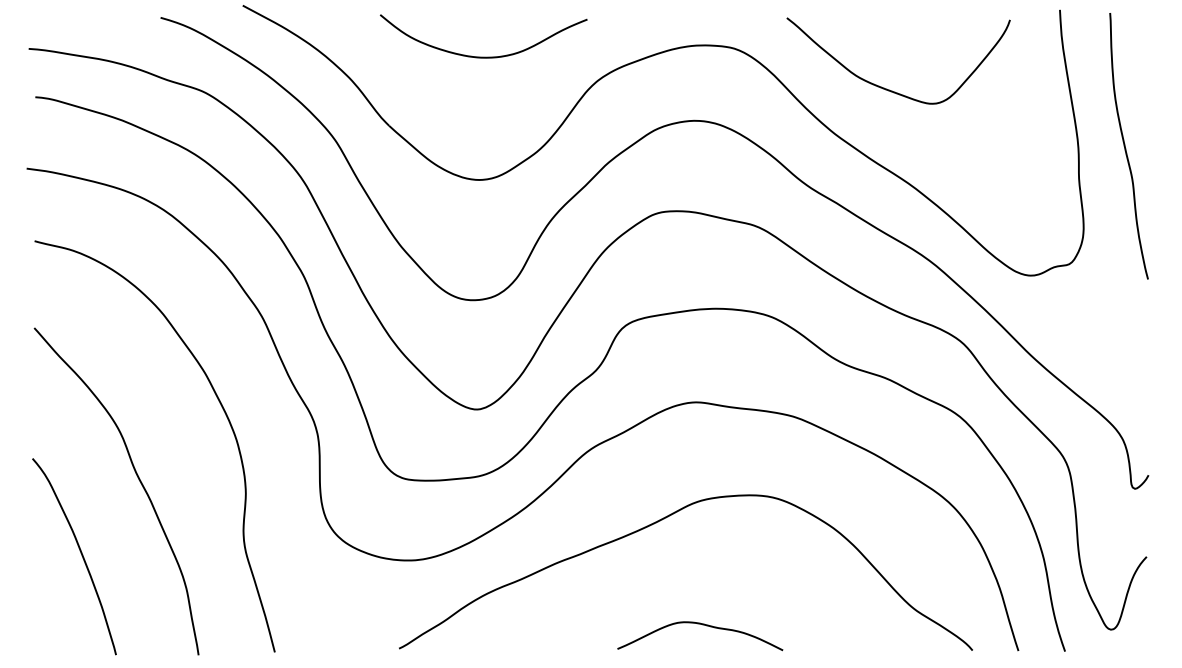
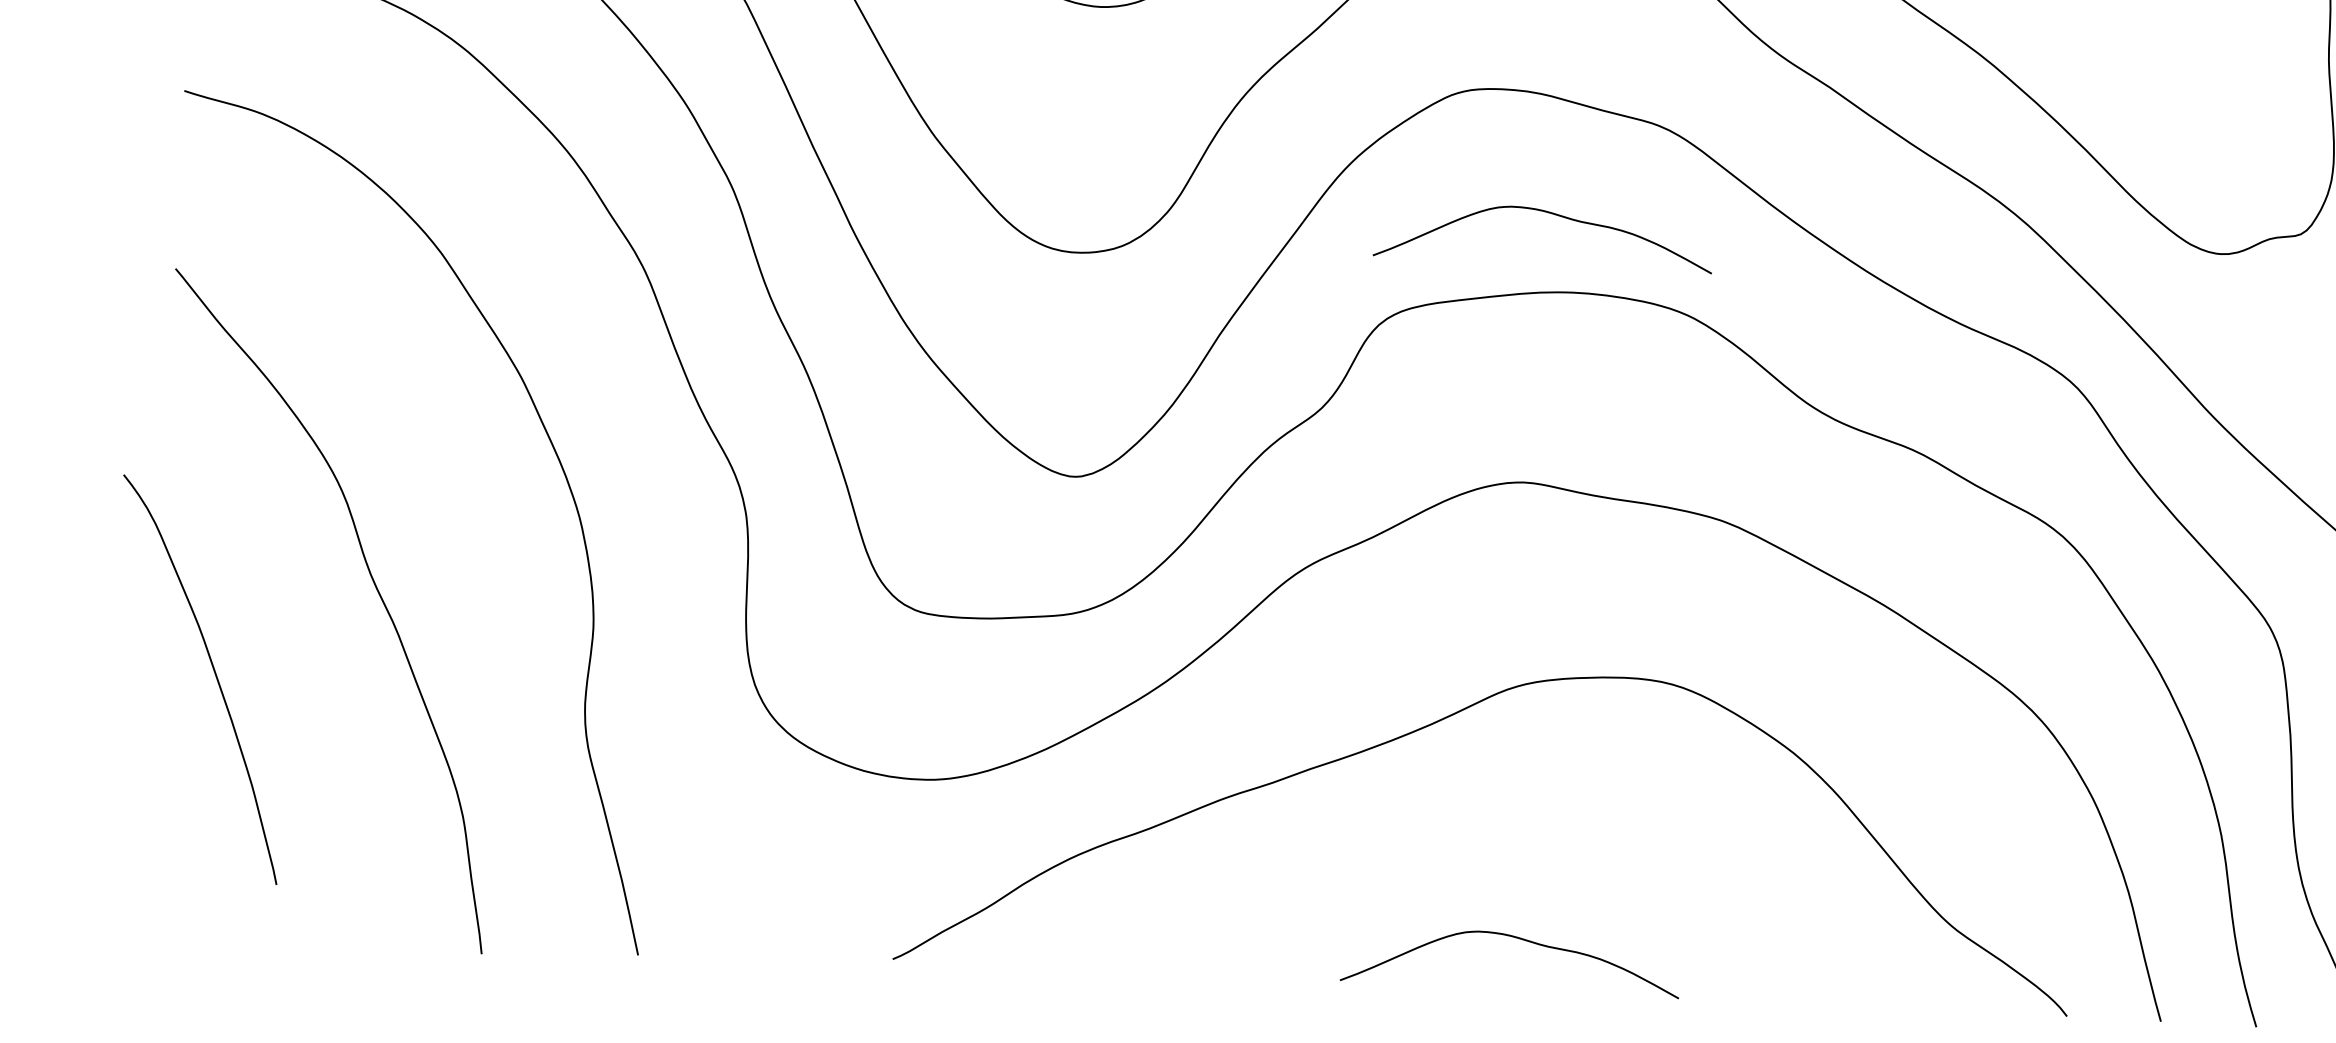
curve: (702, 271) -> (1549, 215), added
curve: (80, 553) -> (213, 673), moved

